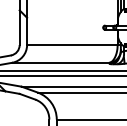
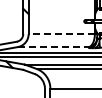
line: (71, 45) -> (61, 34), solid -> dashed
line: (61, 63) -> (53, 47), solid -> dashed

